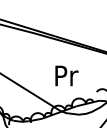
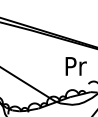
text: (66, 76) -> (75, 66), moved

